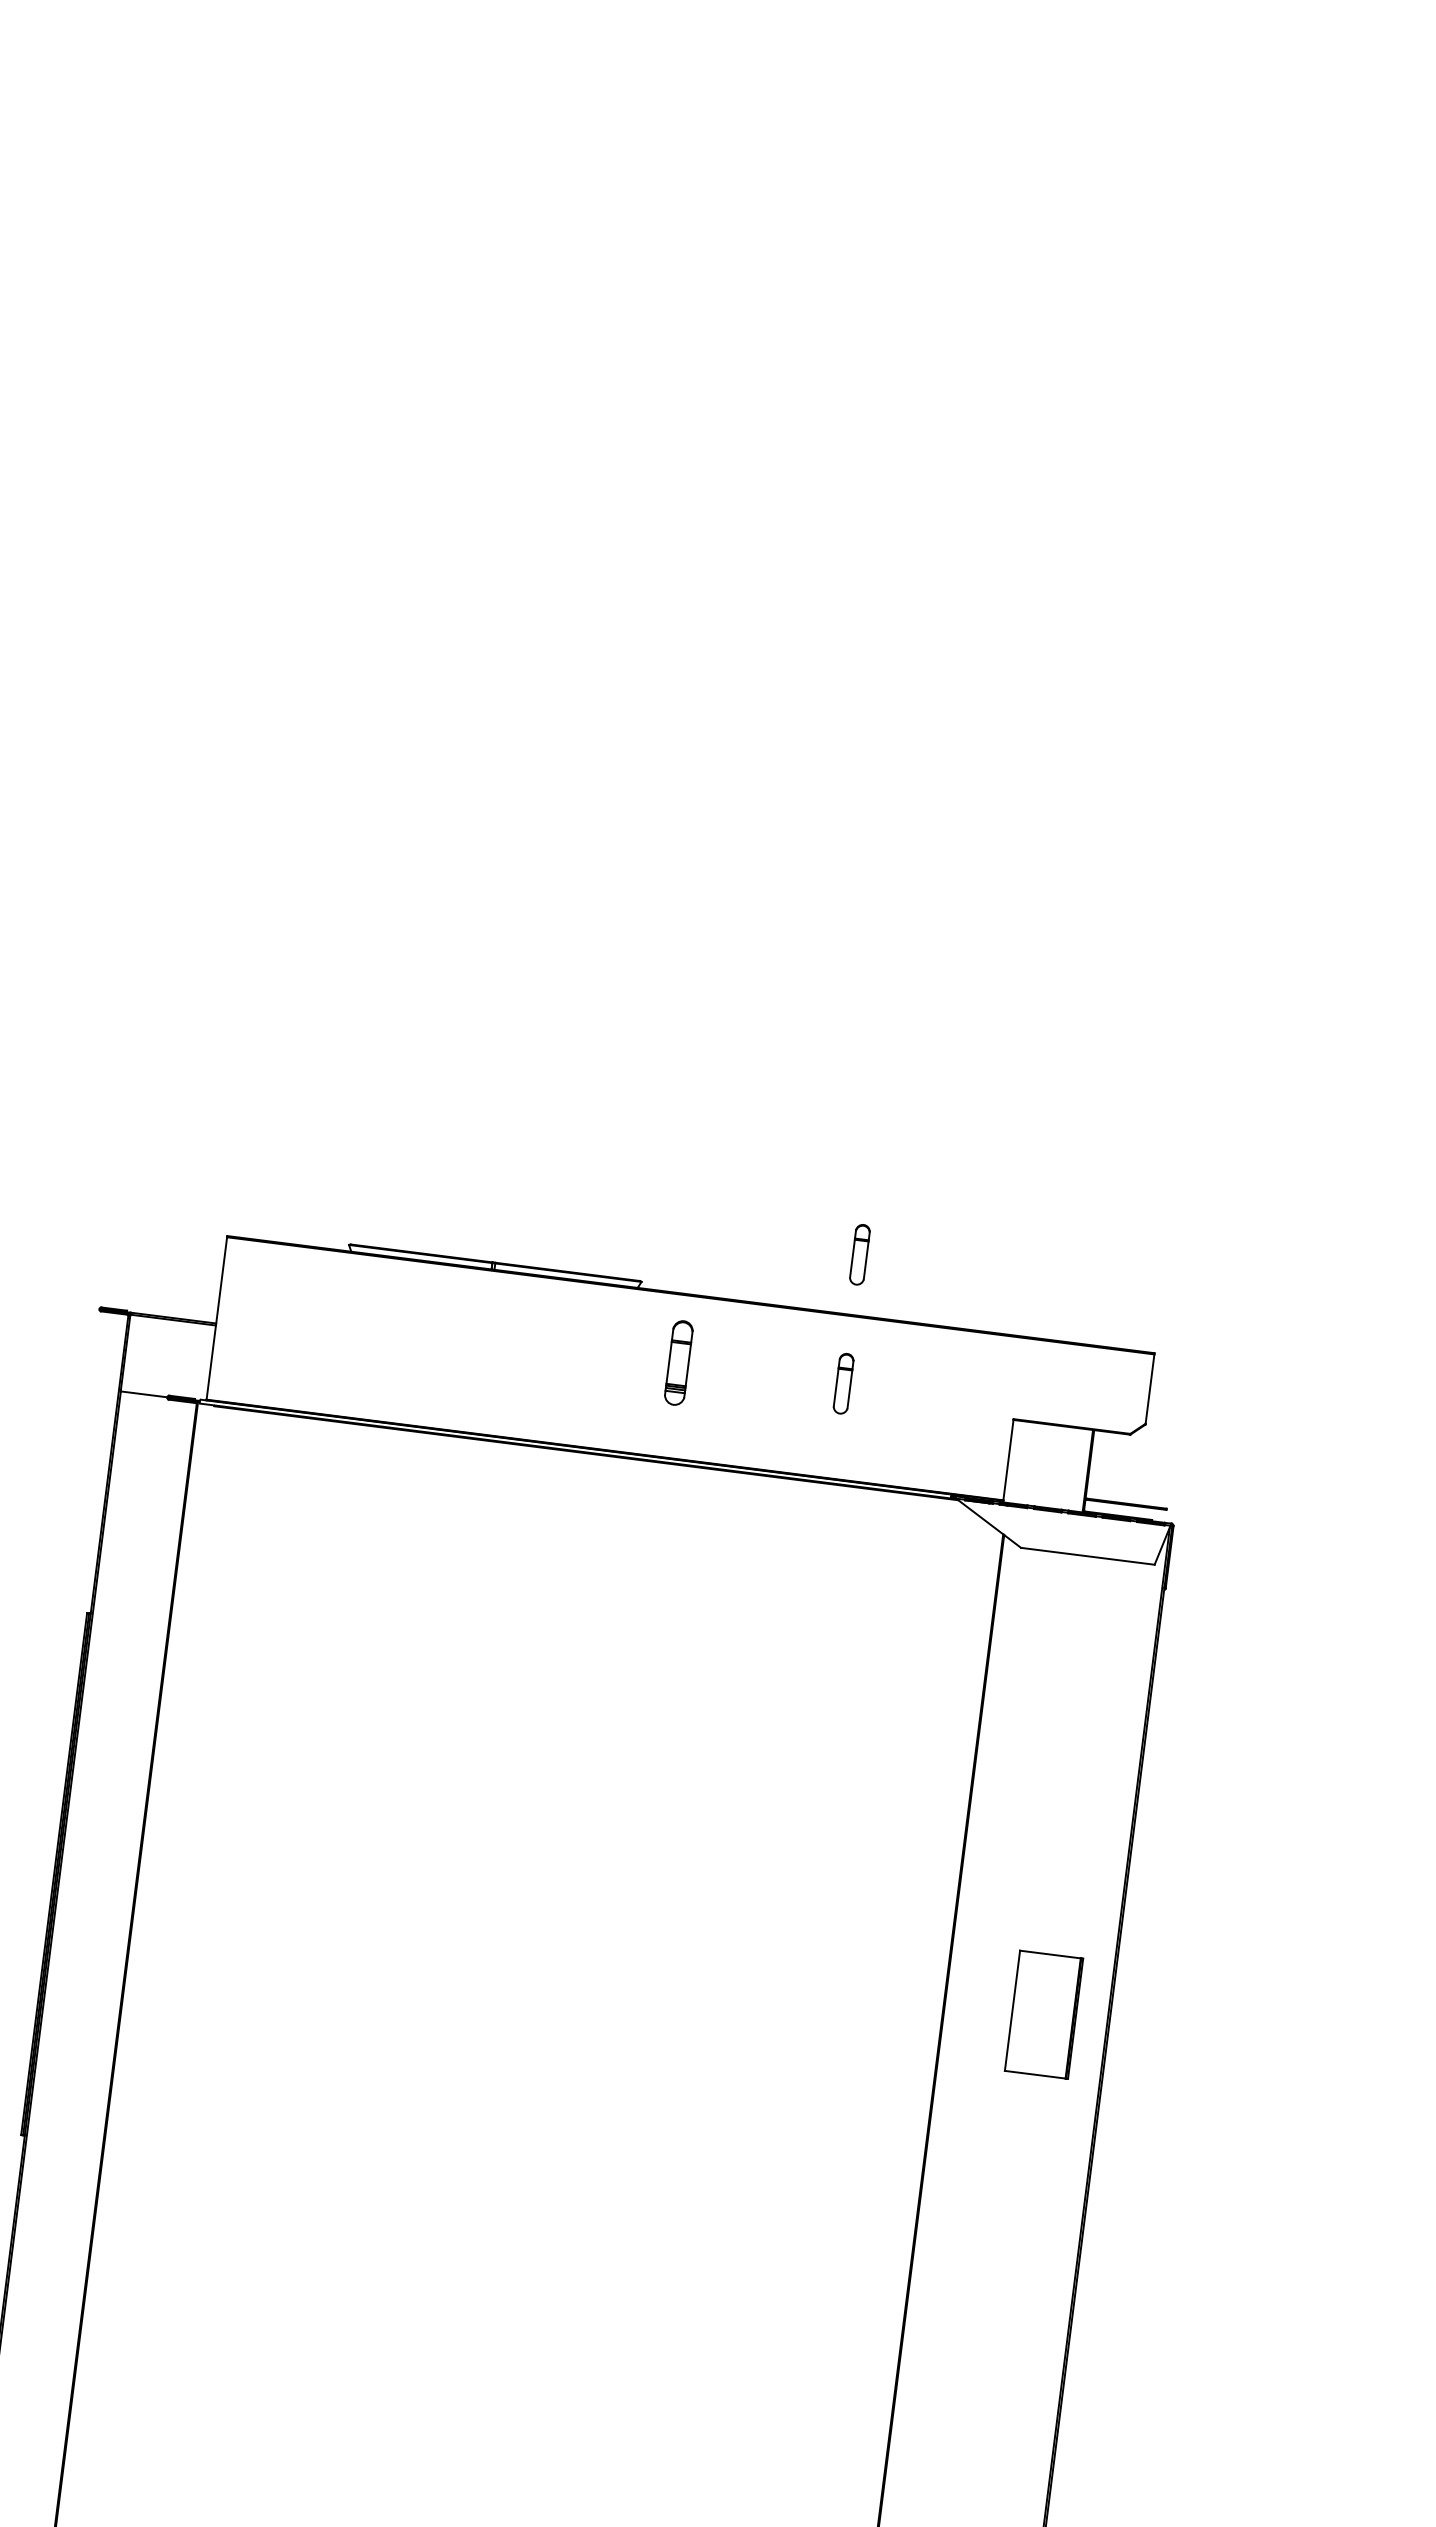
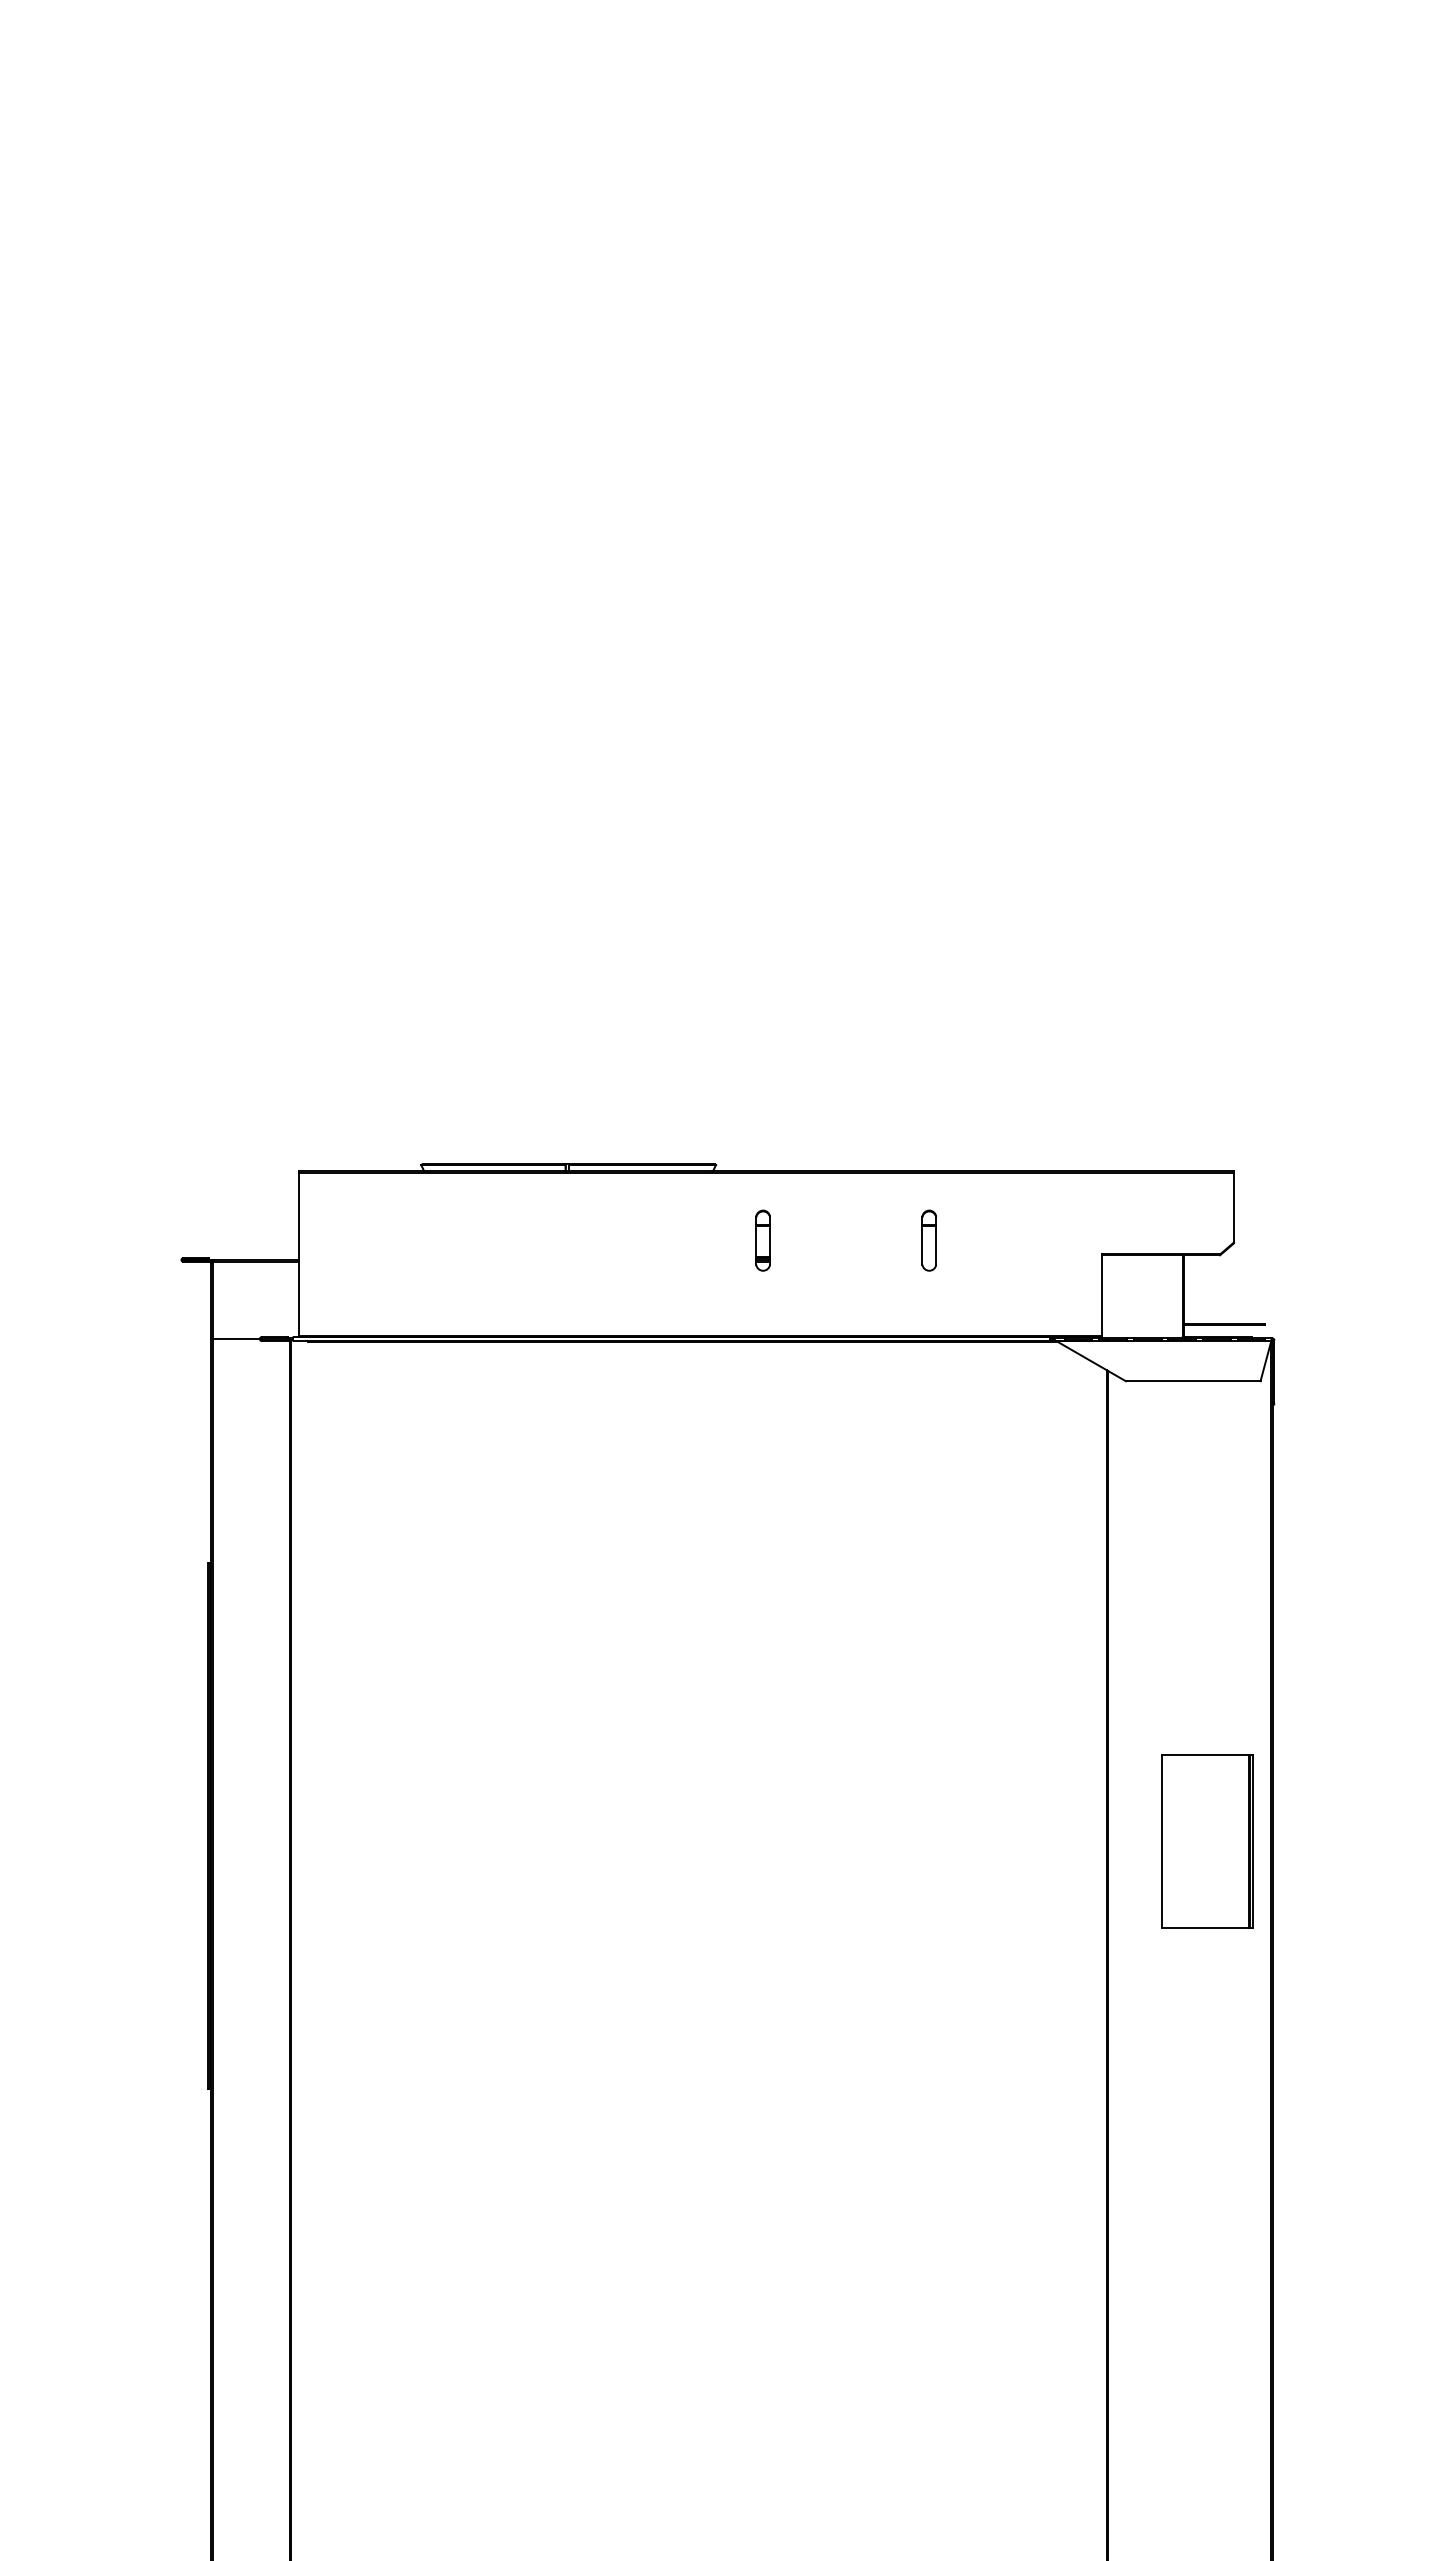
part: (860, 1254) -> (929, 1110), removed
part: (678, 1362) -> (762, 1240), size x0.71
part: (1044, 2014) -> (1207, 1841), size x1.43

